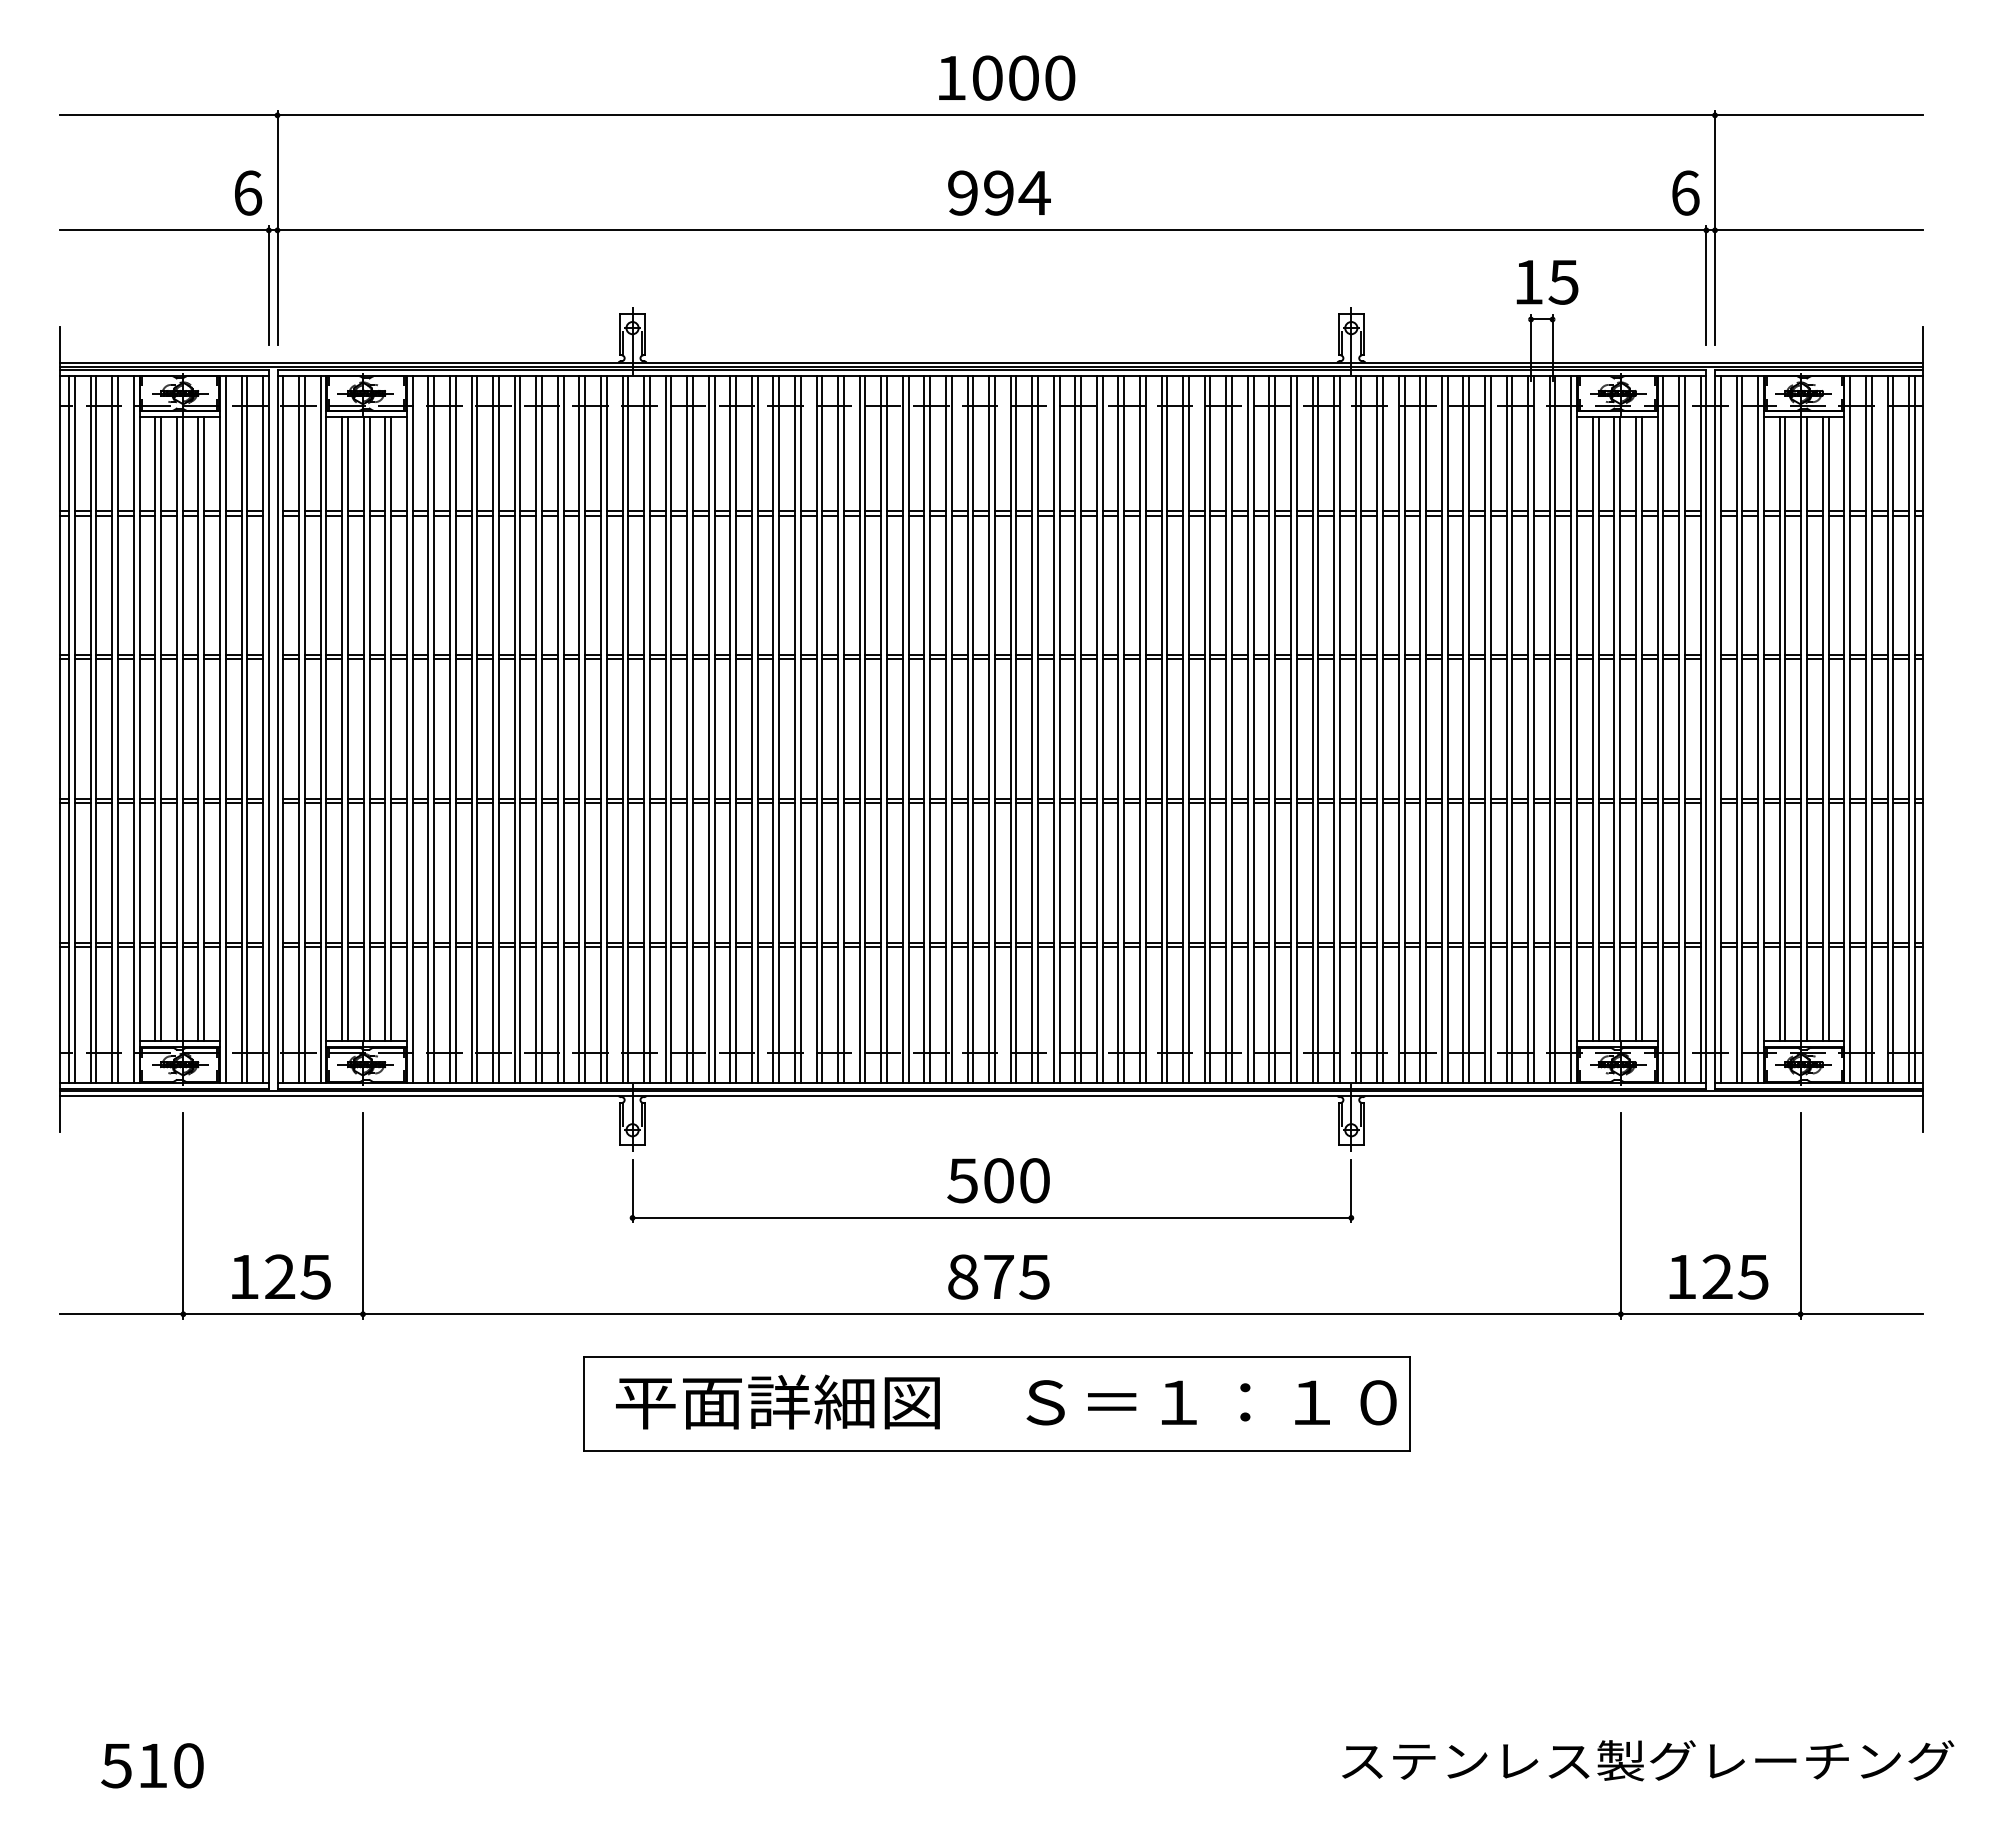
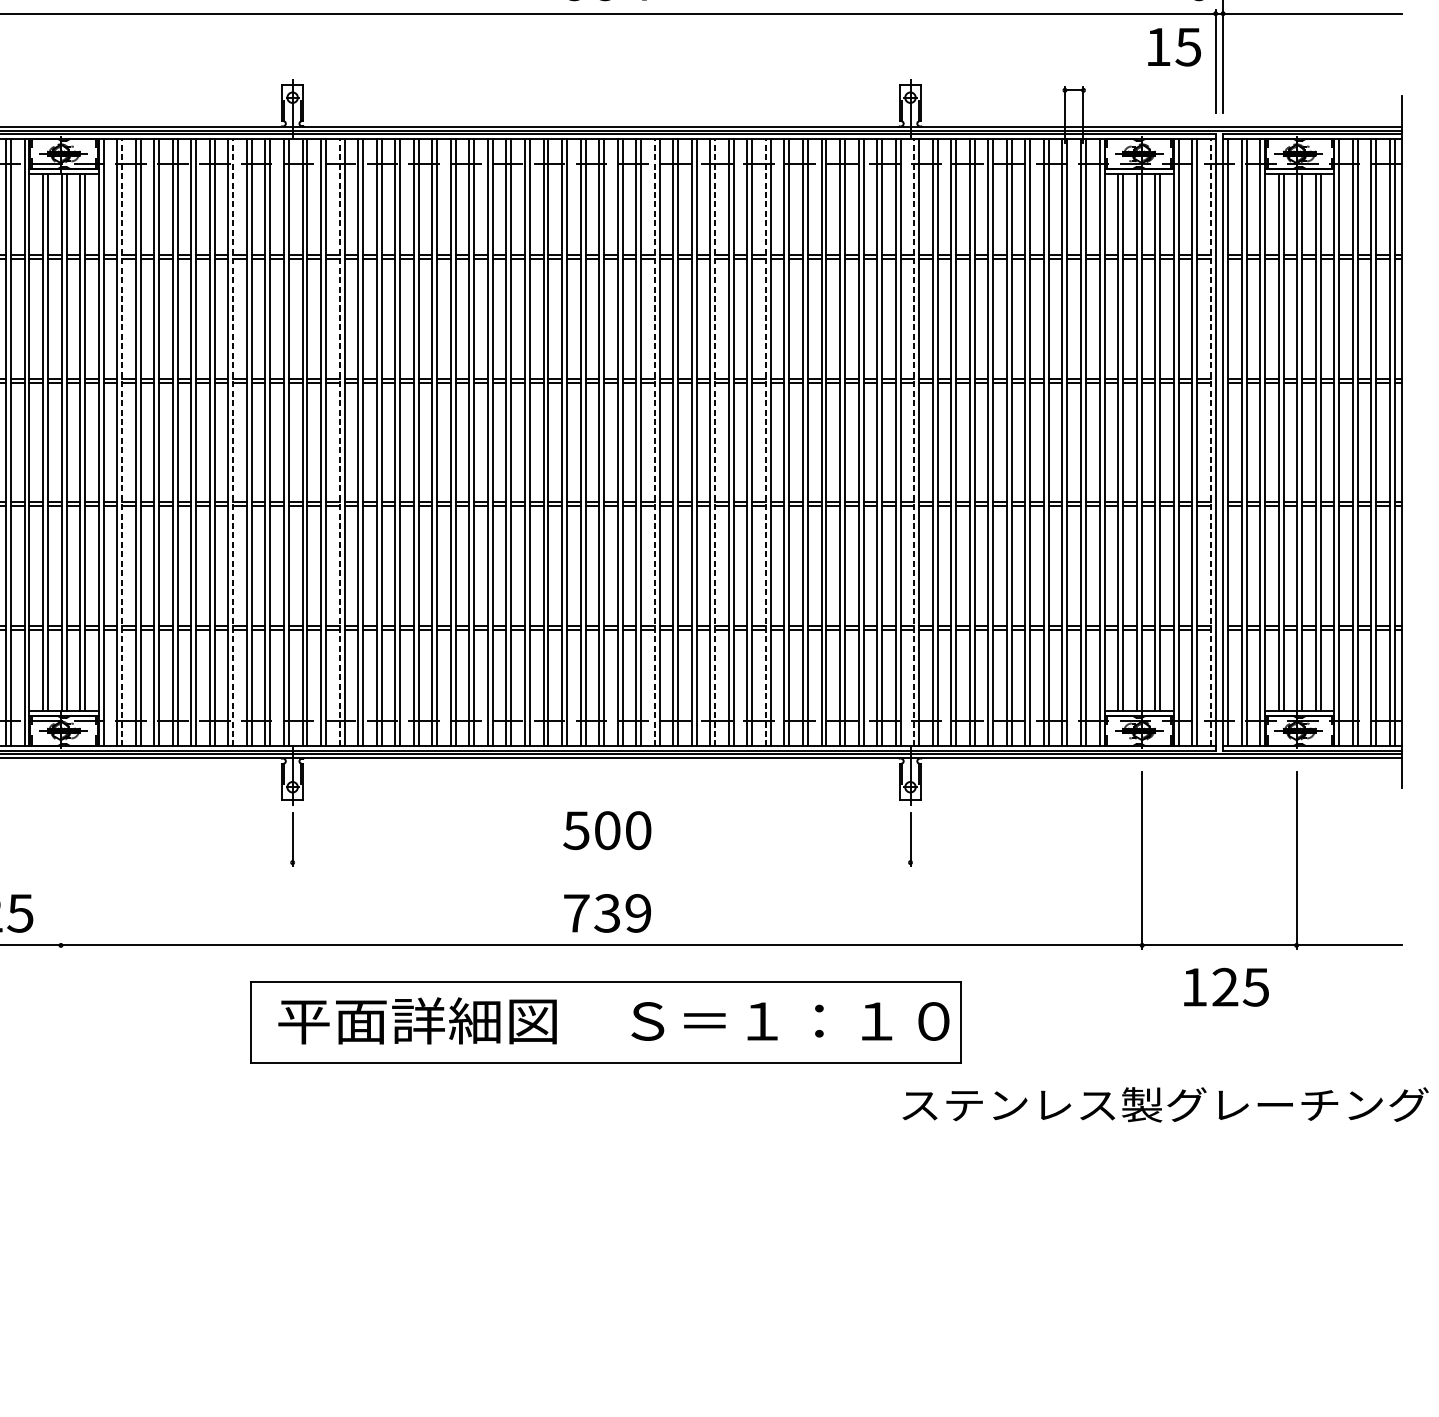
text: (1547, 282) -> (1174, 47), moved
line: (434, 729) -> (122, 442), solid -> dashed
line: (563, 729) -> (233, 442), solid -> dashed
line: (687, 729) -> (339, 442), solid -> dashed
line: (1053, 729) -> (654, 442), solid -> dashed
line: (1124, 729) -> (715, 442), solid -> dashed
line: (1183, 729) -> (766, 442), solid -> dashed
line: (1355, 729) -> (914, 442), solid -> dashed
line: (1700, 729) -> (1210, 442), solid -> dashed
line: (363, 1215) -> (61, 860), removed
line: (991, 1217) -> (601, 862), removed
text: (998, 1276) -> (607, 912), 875 -> 739
text: (1718, 1276) -> (1226, 986), moved
text: (1648, 1760) -> (1165, 1104), moved

